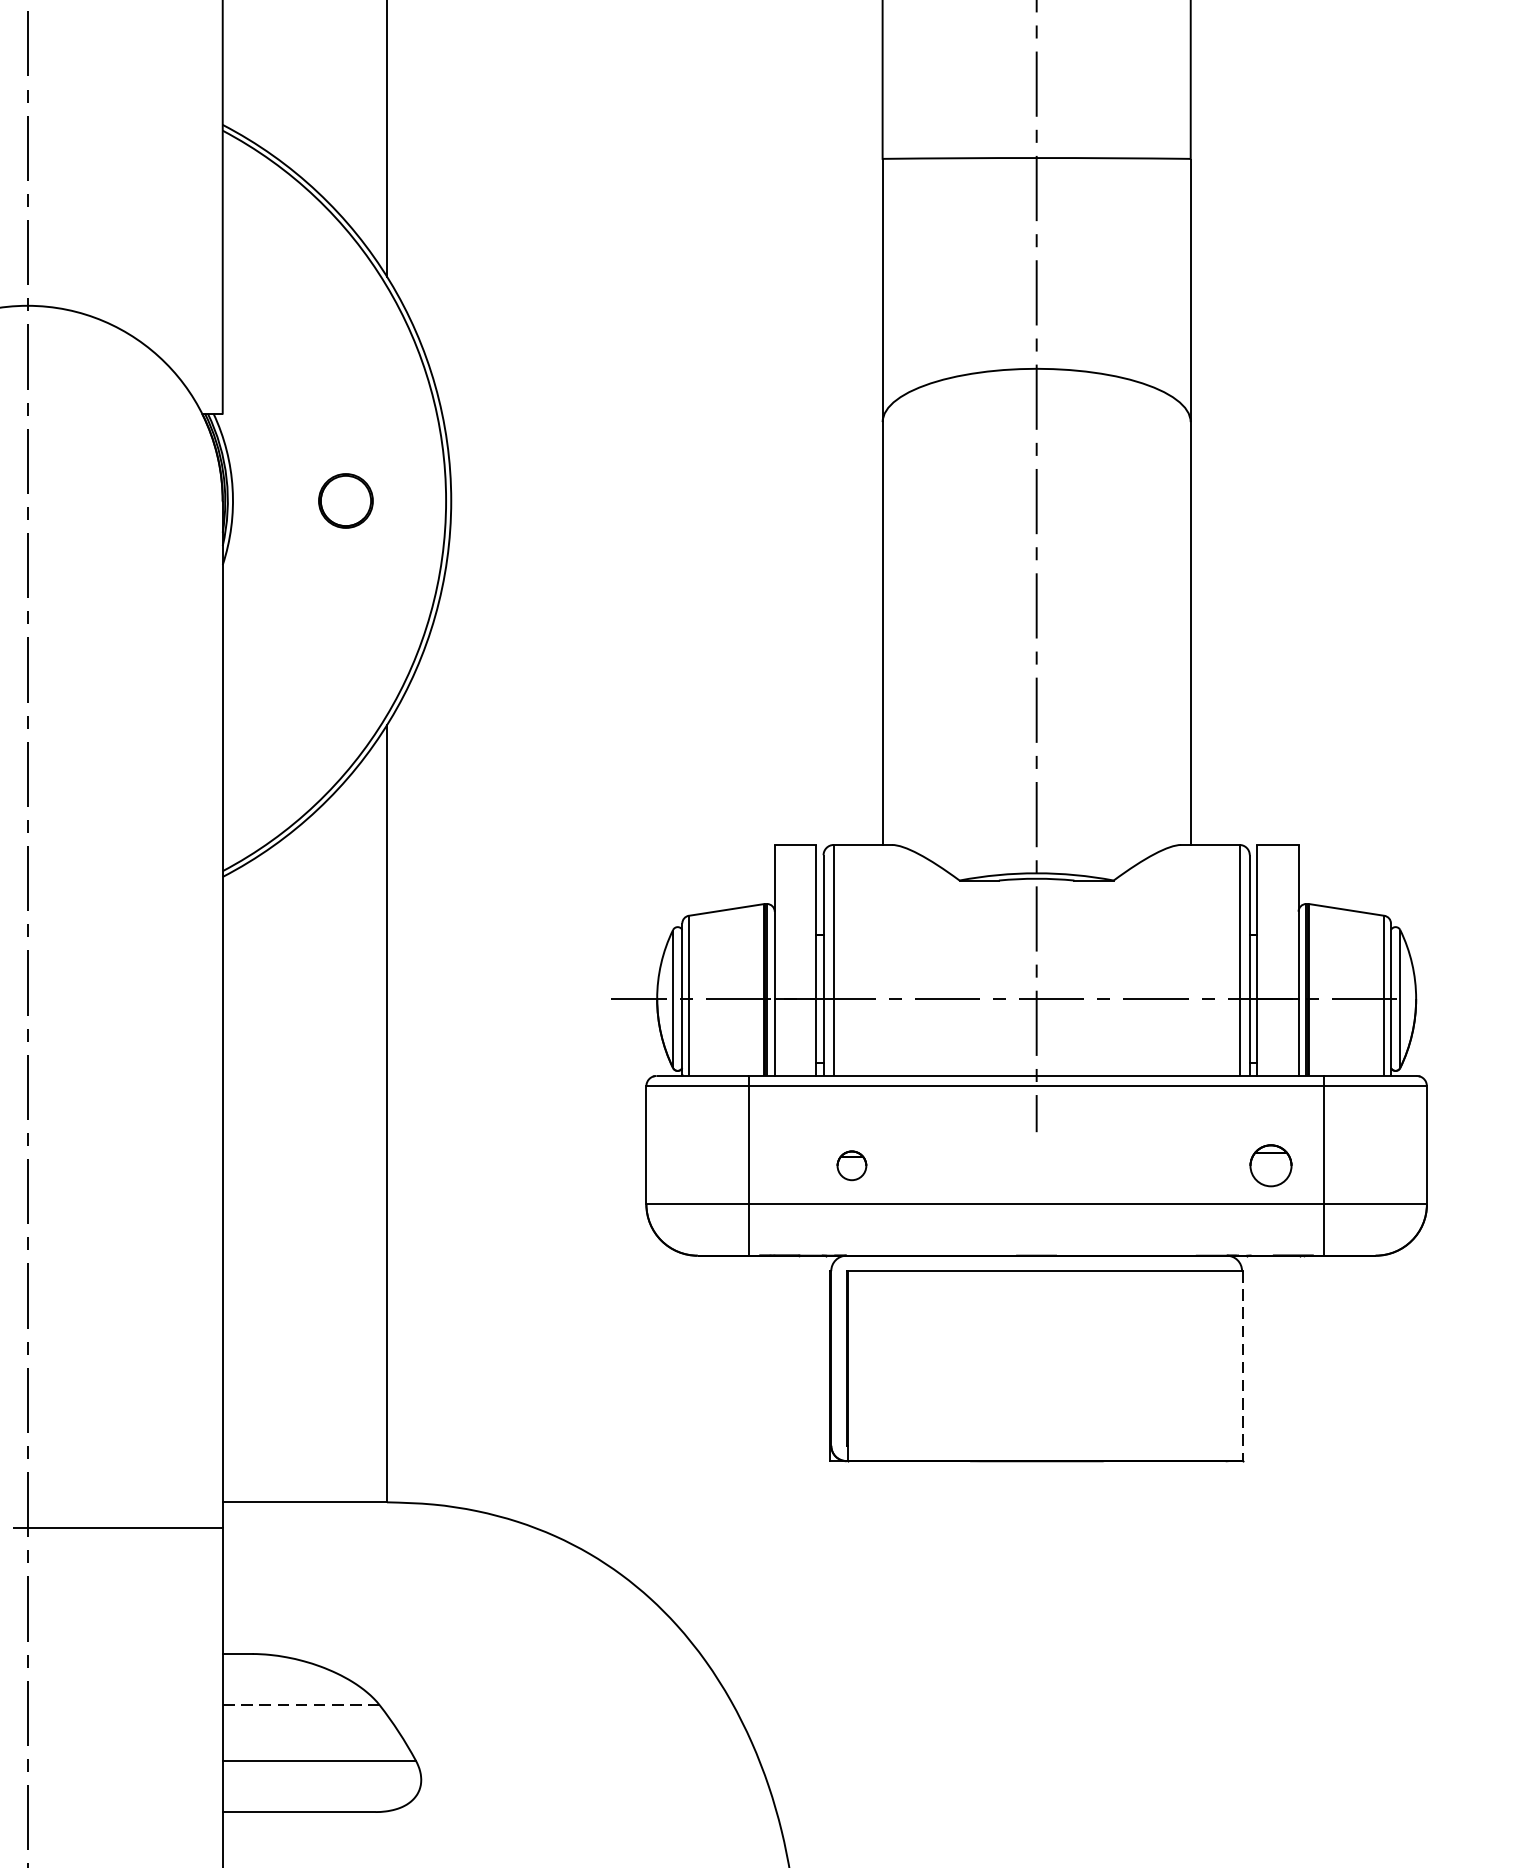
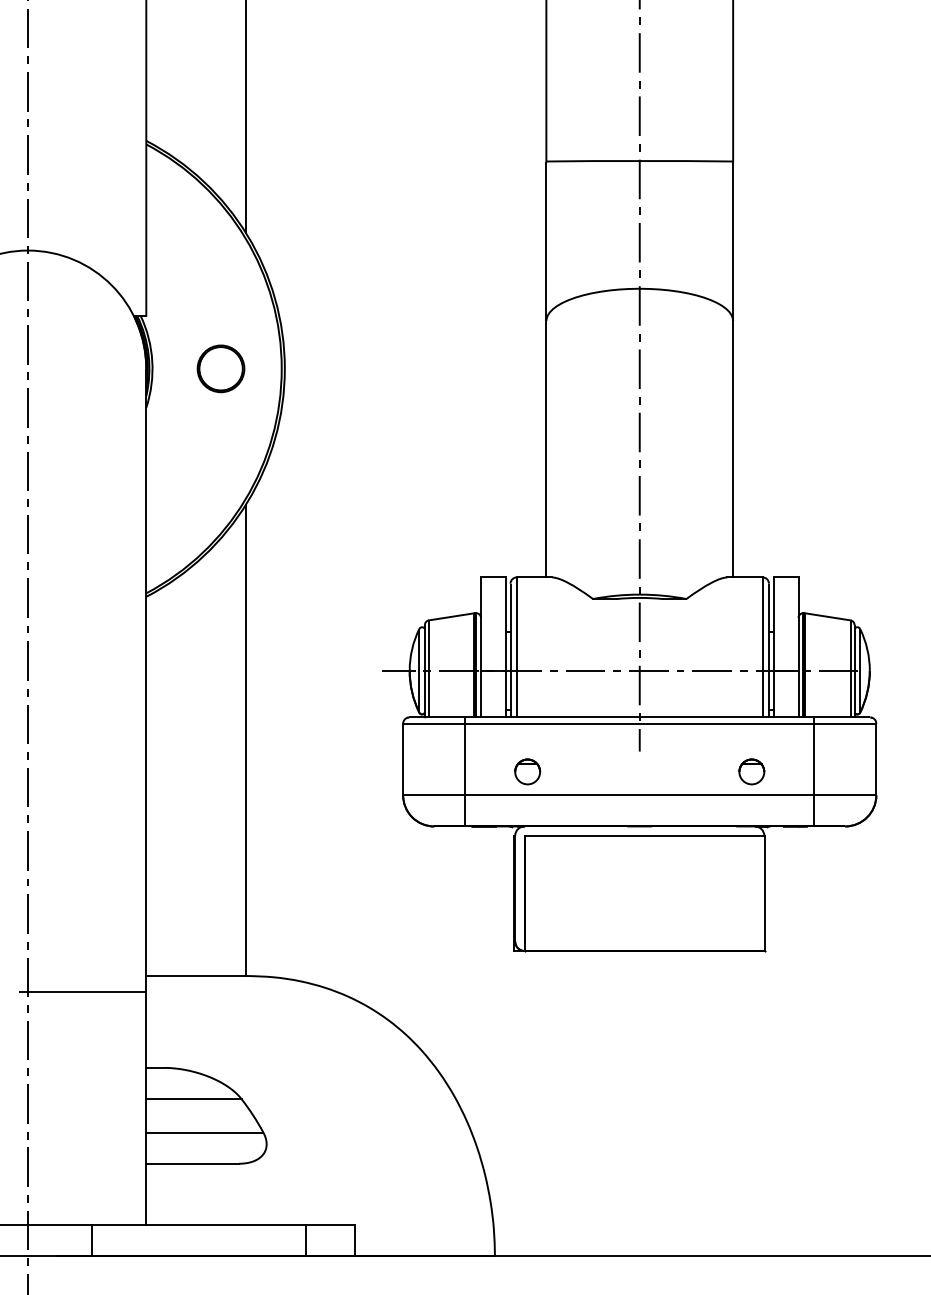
part: (345, 500) -> (220, 368), size x1.43
part: (851, 1165) -> (527, 771), size x1.43
part: (1270, 1165) -> (751, 771), moved
line: (1244, 1366) -> (765, 893), dashed -> solid
line: (300, 1706) -> (193, 1099), dashed -> solid

